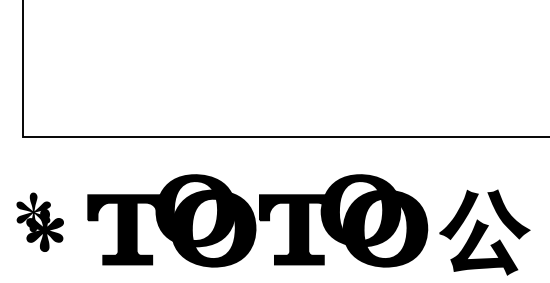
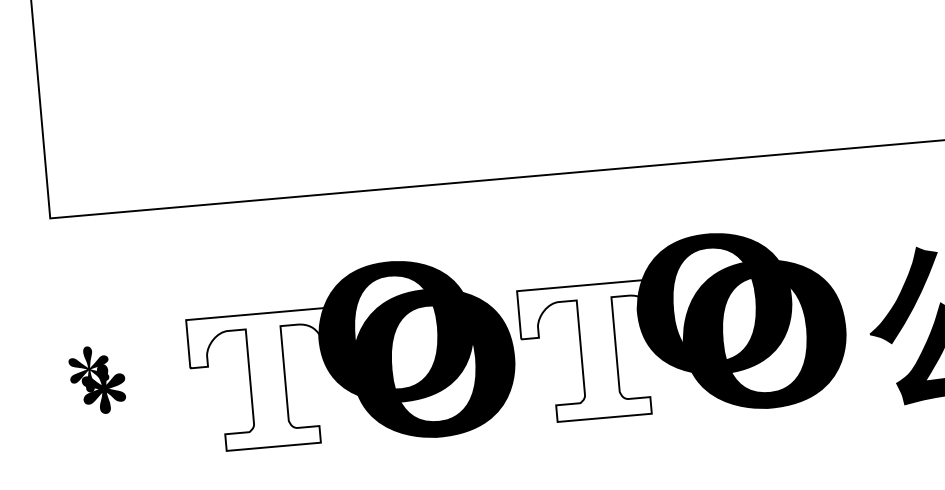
part: (39, 221) -> (96, 378), size x0.6
fill: (127, 229) -> (267, 379), removed
fill: (298, 229) -> (597, 350), removed

